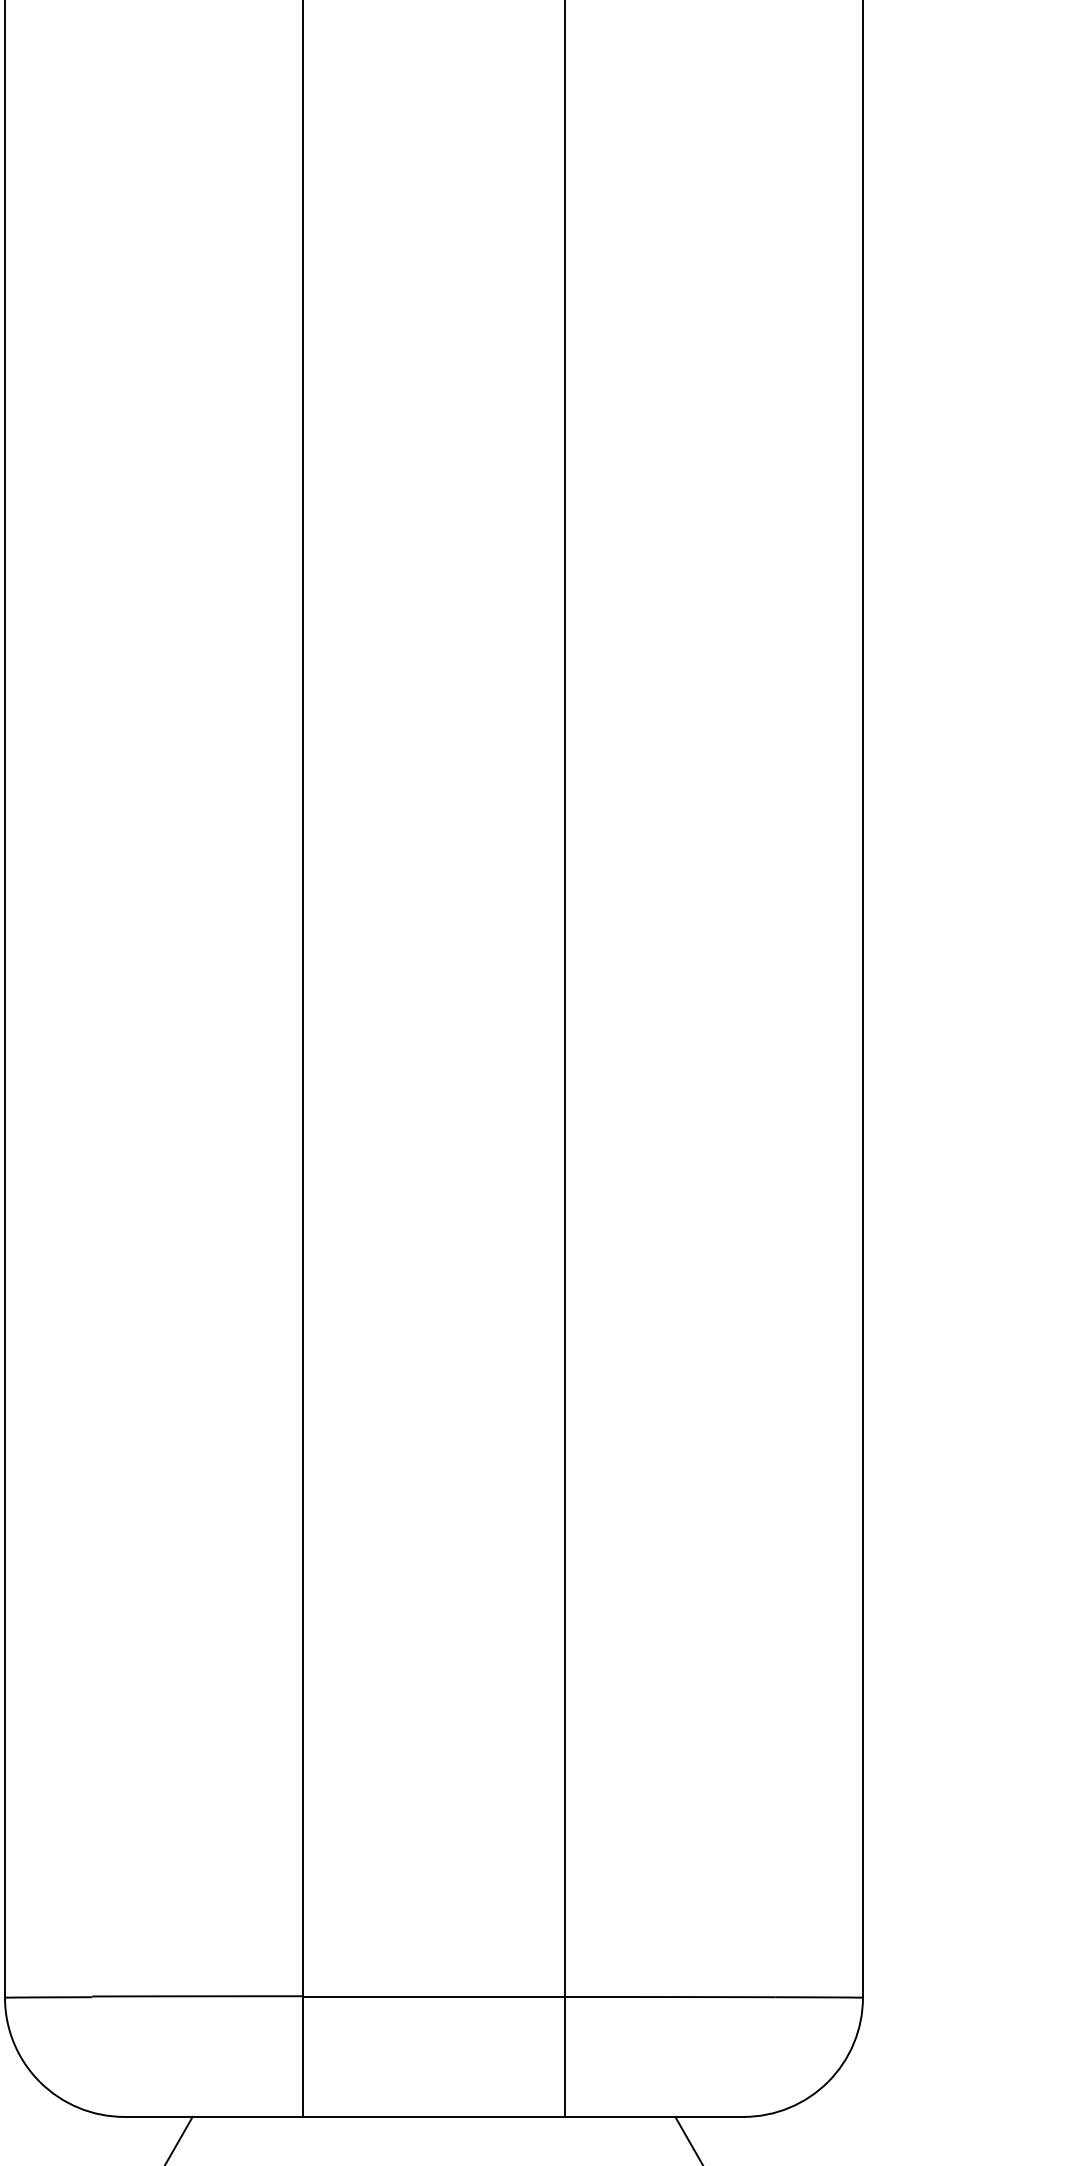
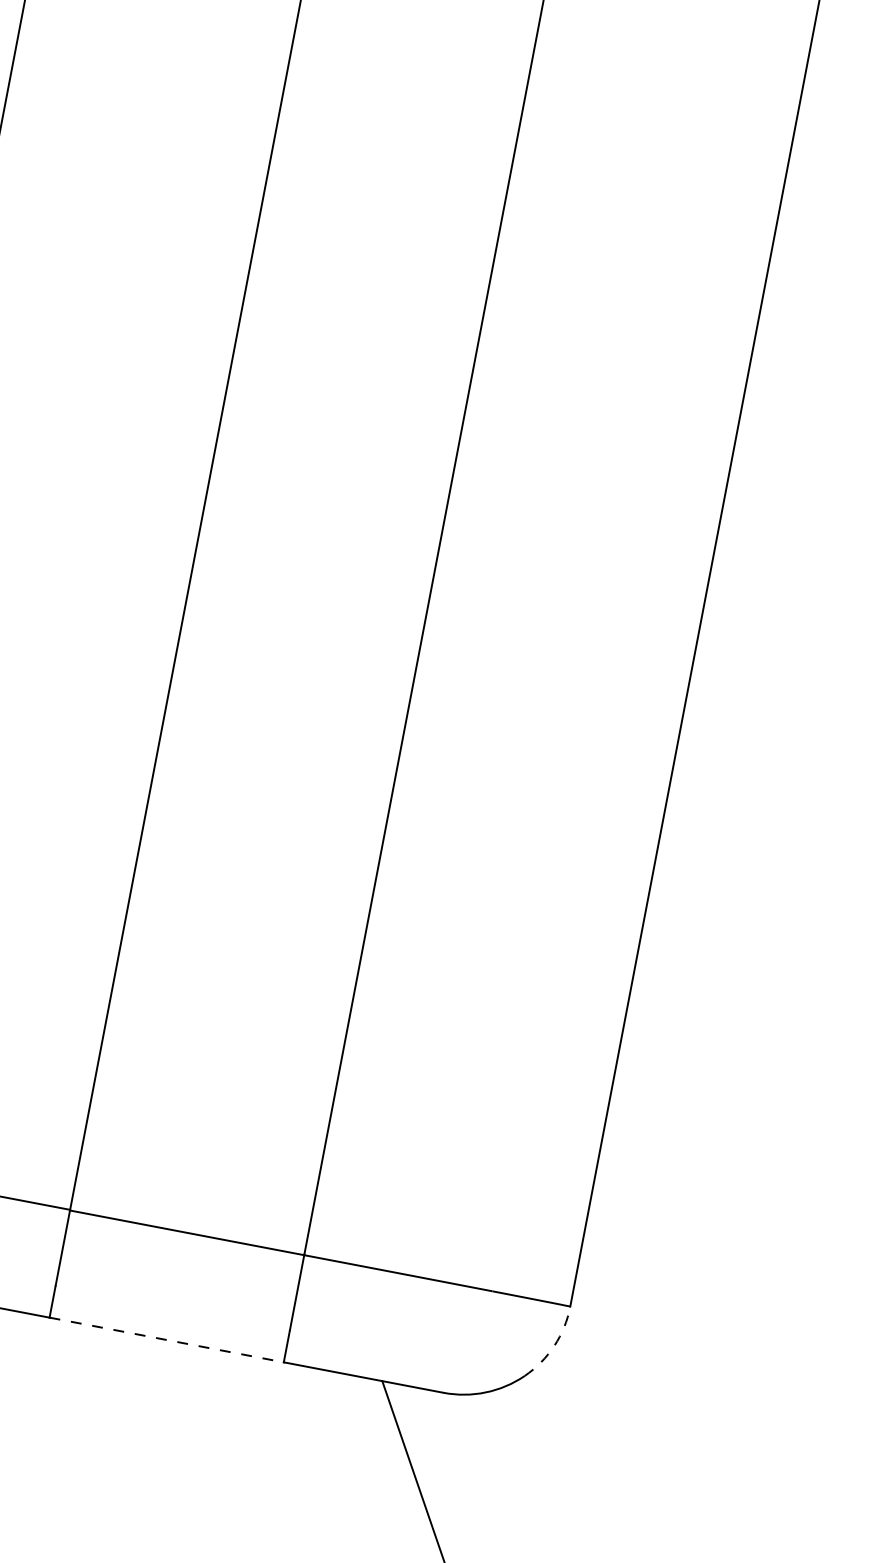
arc: (853, 2043) -> (554, 1345), solid -> dashed
line: (434, 2116) -> (167, 1339), solid -> dashed

